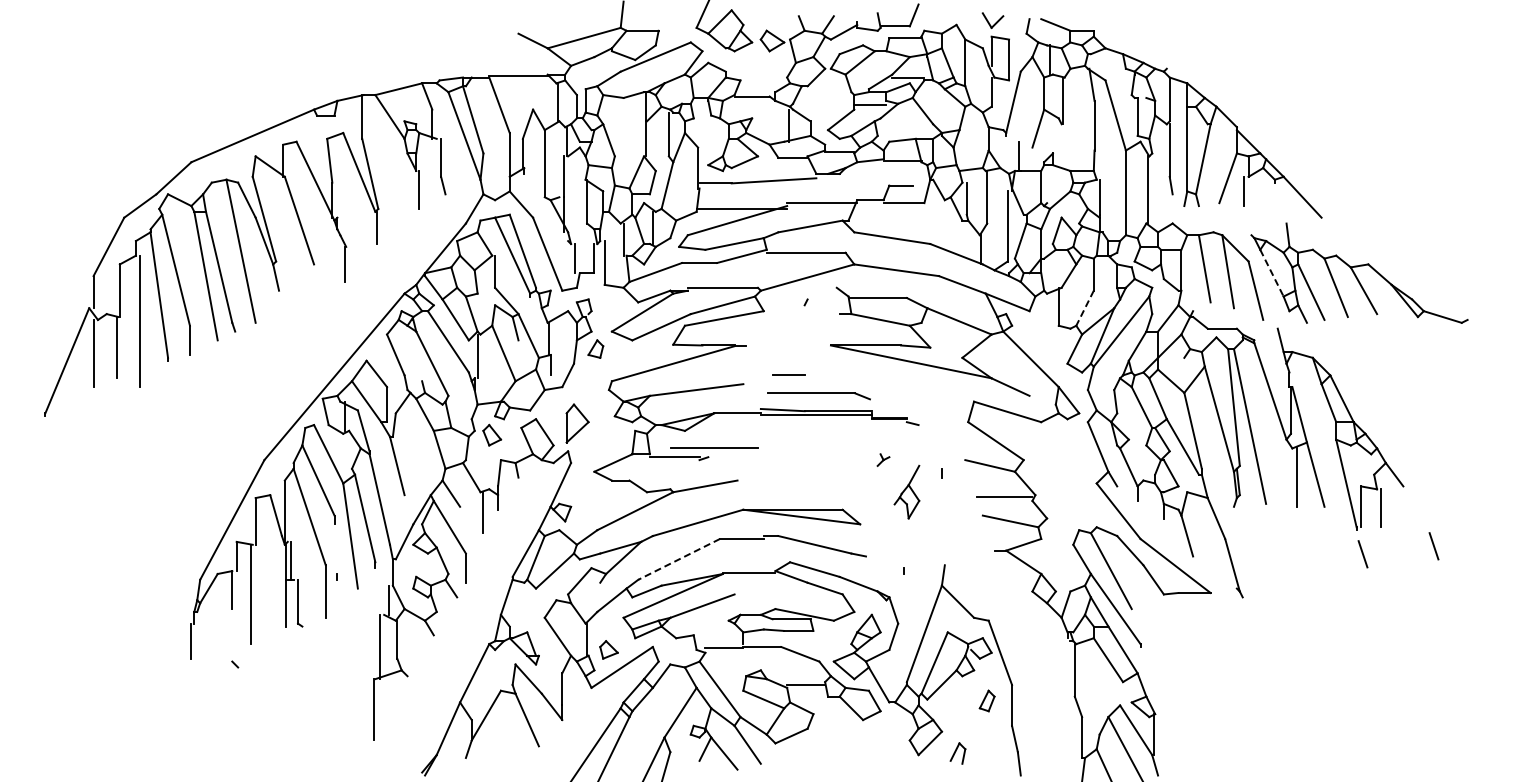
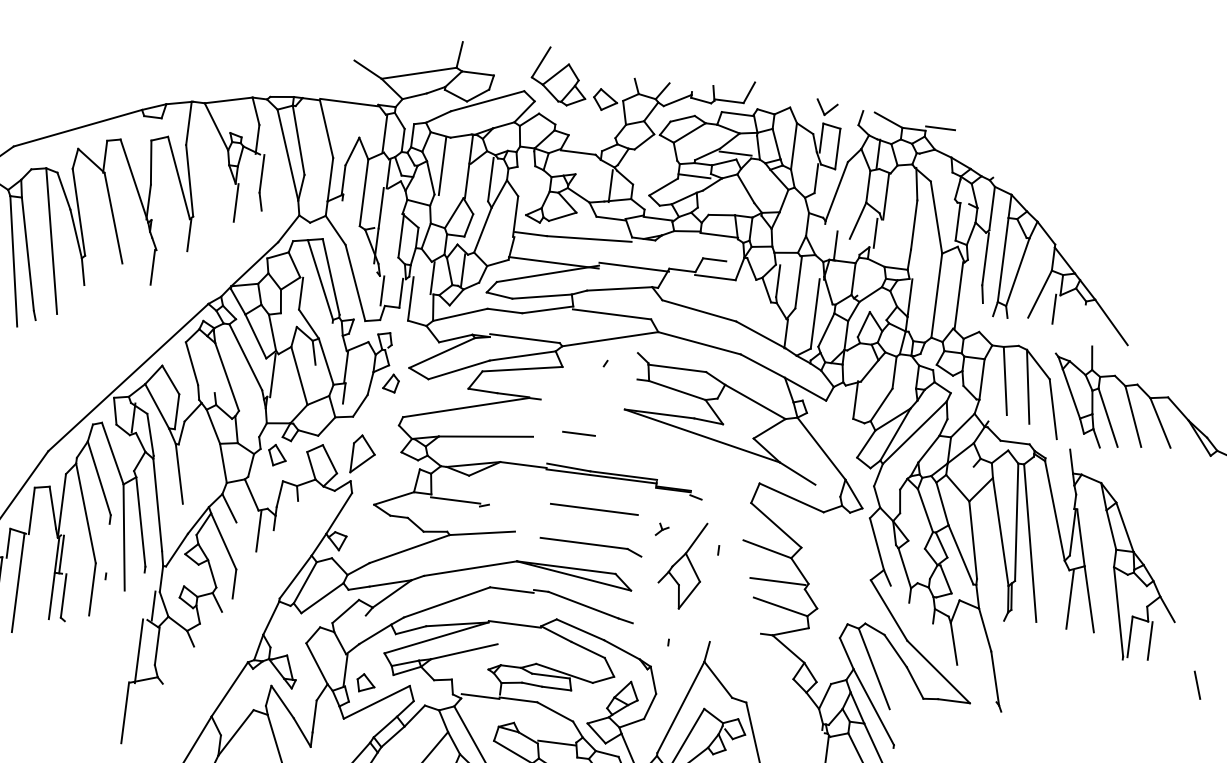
line: (1108, 26) -> (940, 128), added
line: (619, 126) -> (442, 165), added
line: (1057, 138) -> (875, 233), added
line: (1272, 273) -> (1071, 394), dashed -> solid
line: (1085, 308) -> (882, 405), dashed -> solid
part: (818, 396) -> (590, 547), moved
line: (714, 447) -> (594, 508), moved
part: (906, 491) -> (681, 563), size x1.67
line: (1362, 554) -> (1125, 684), removed
line: (679, 559) -> (447, 602), dashed -> solid

